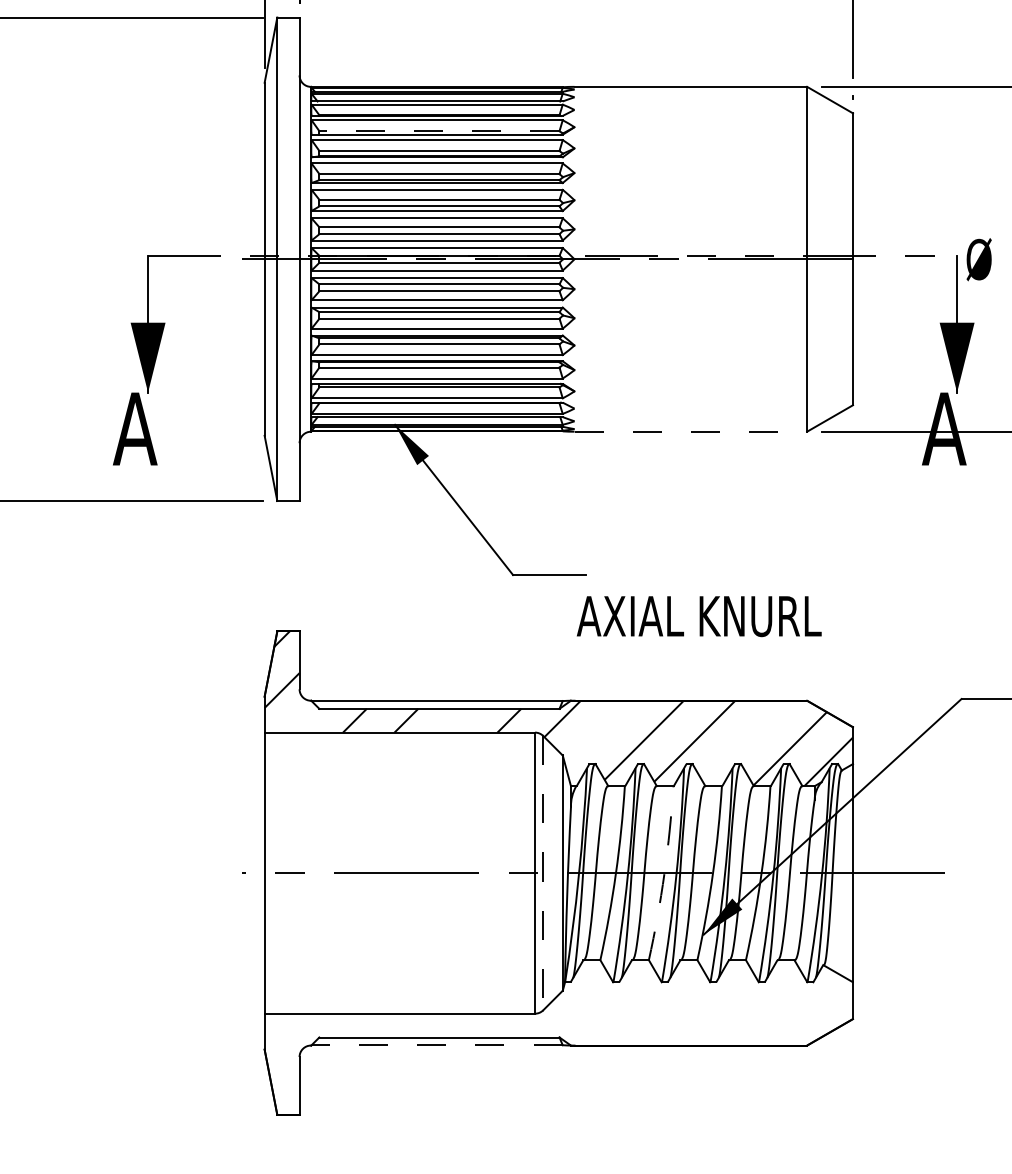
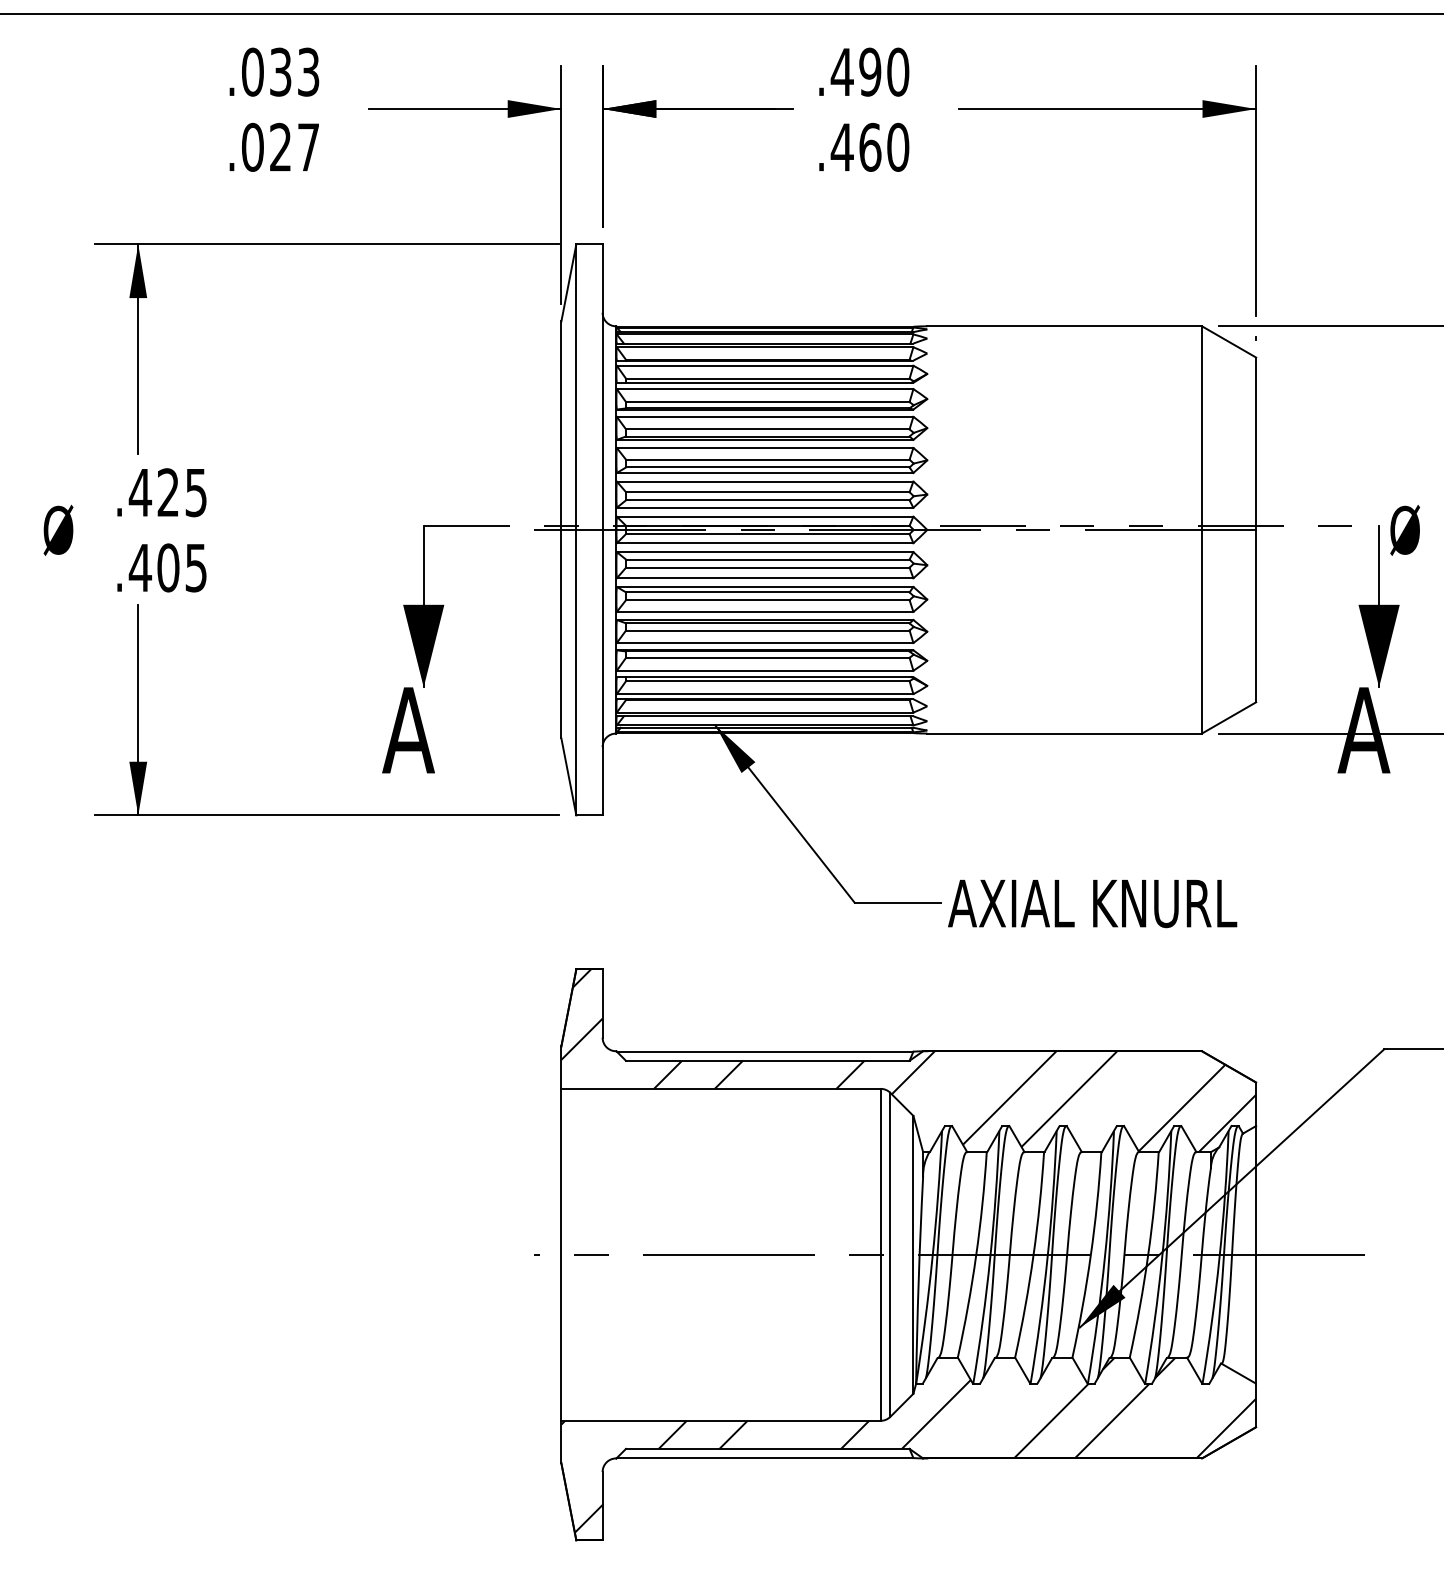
line: (439, 131) -> (767, 378), dashed -> solid
line: (691, 431) -> (1065, 733), dashed -> solid
text: (699, 617) -> (1092, 904), moved
line: (543, 873) -> (890, 1255), dashed -> solid
arc: (664, 873) -> (1033, 1255), dashed -> solid
hatch: (558, 1033) -> (908, 1444), added
line: (436, 1045) -> (764, 1458), dashed -> solid

